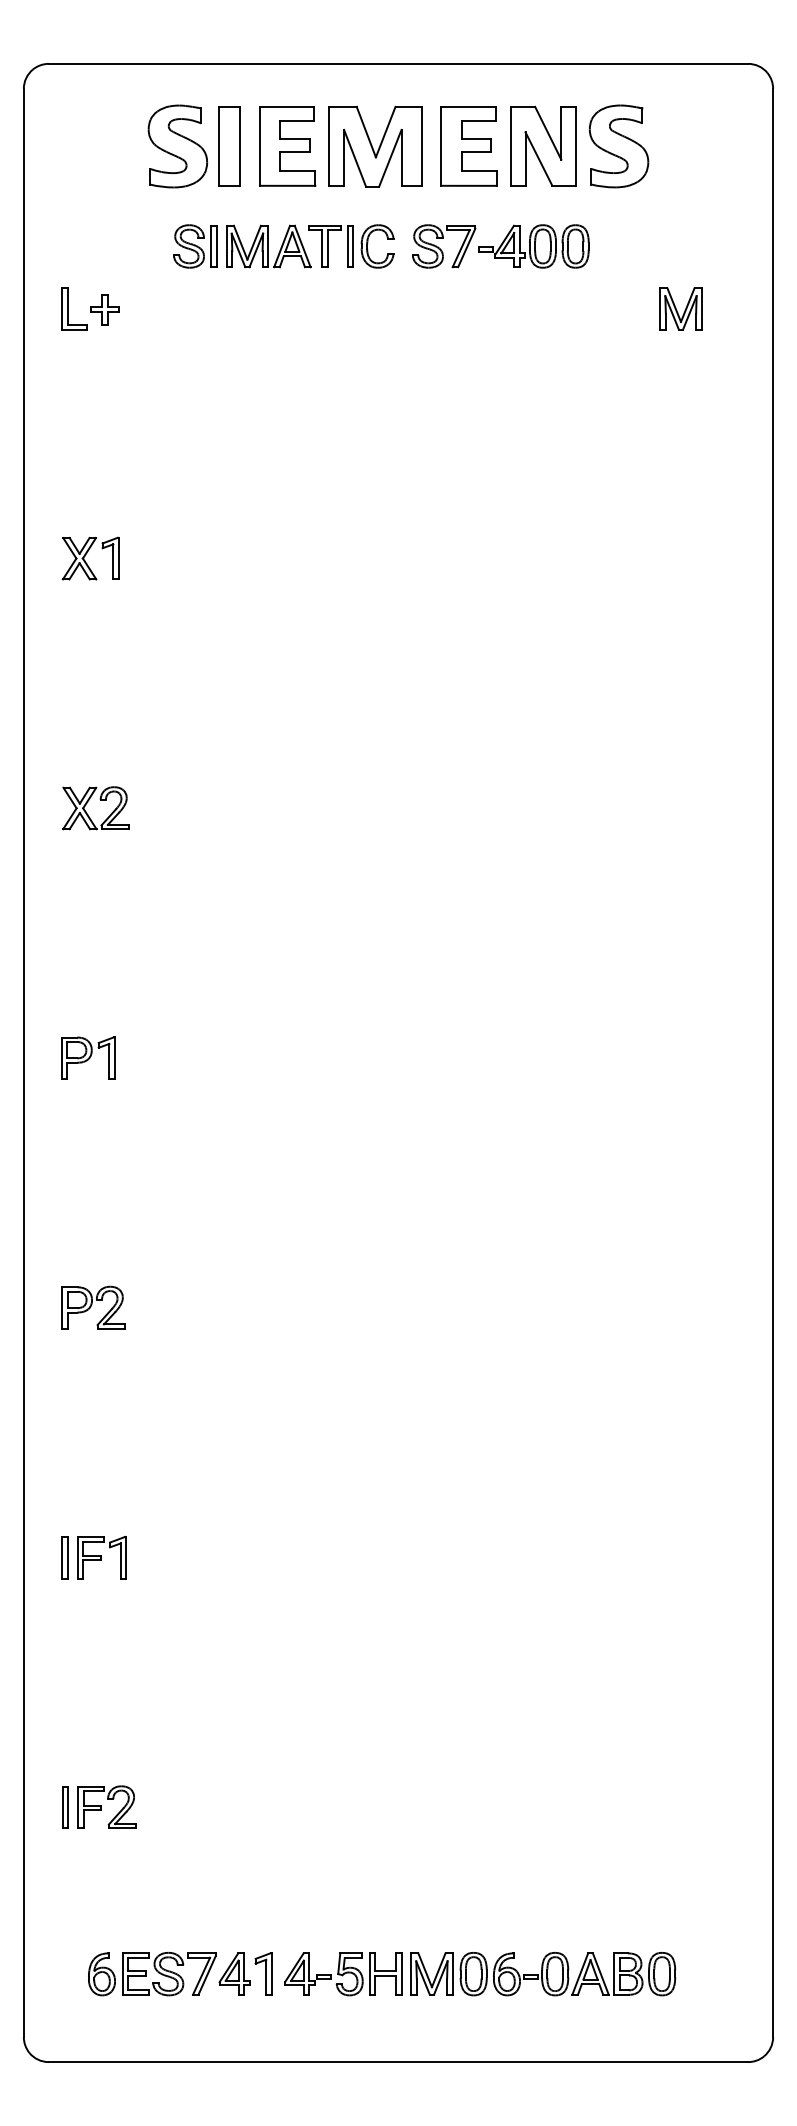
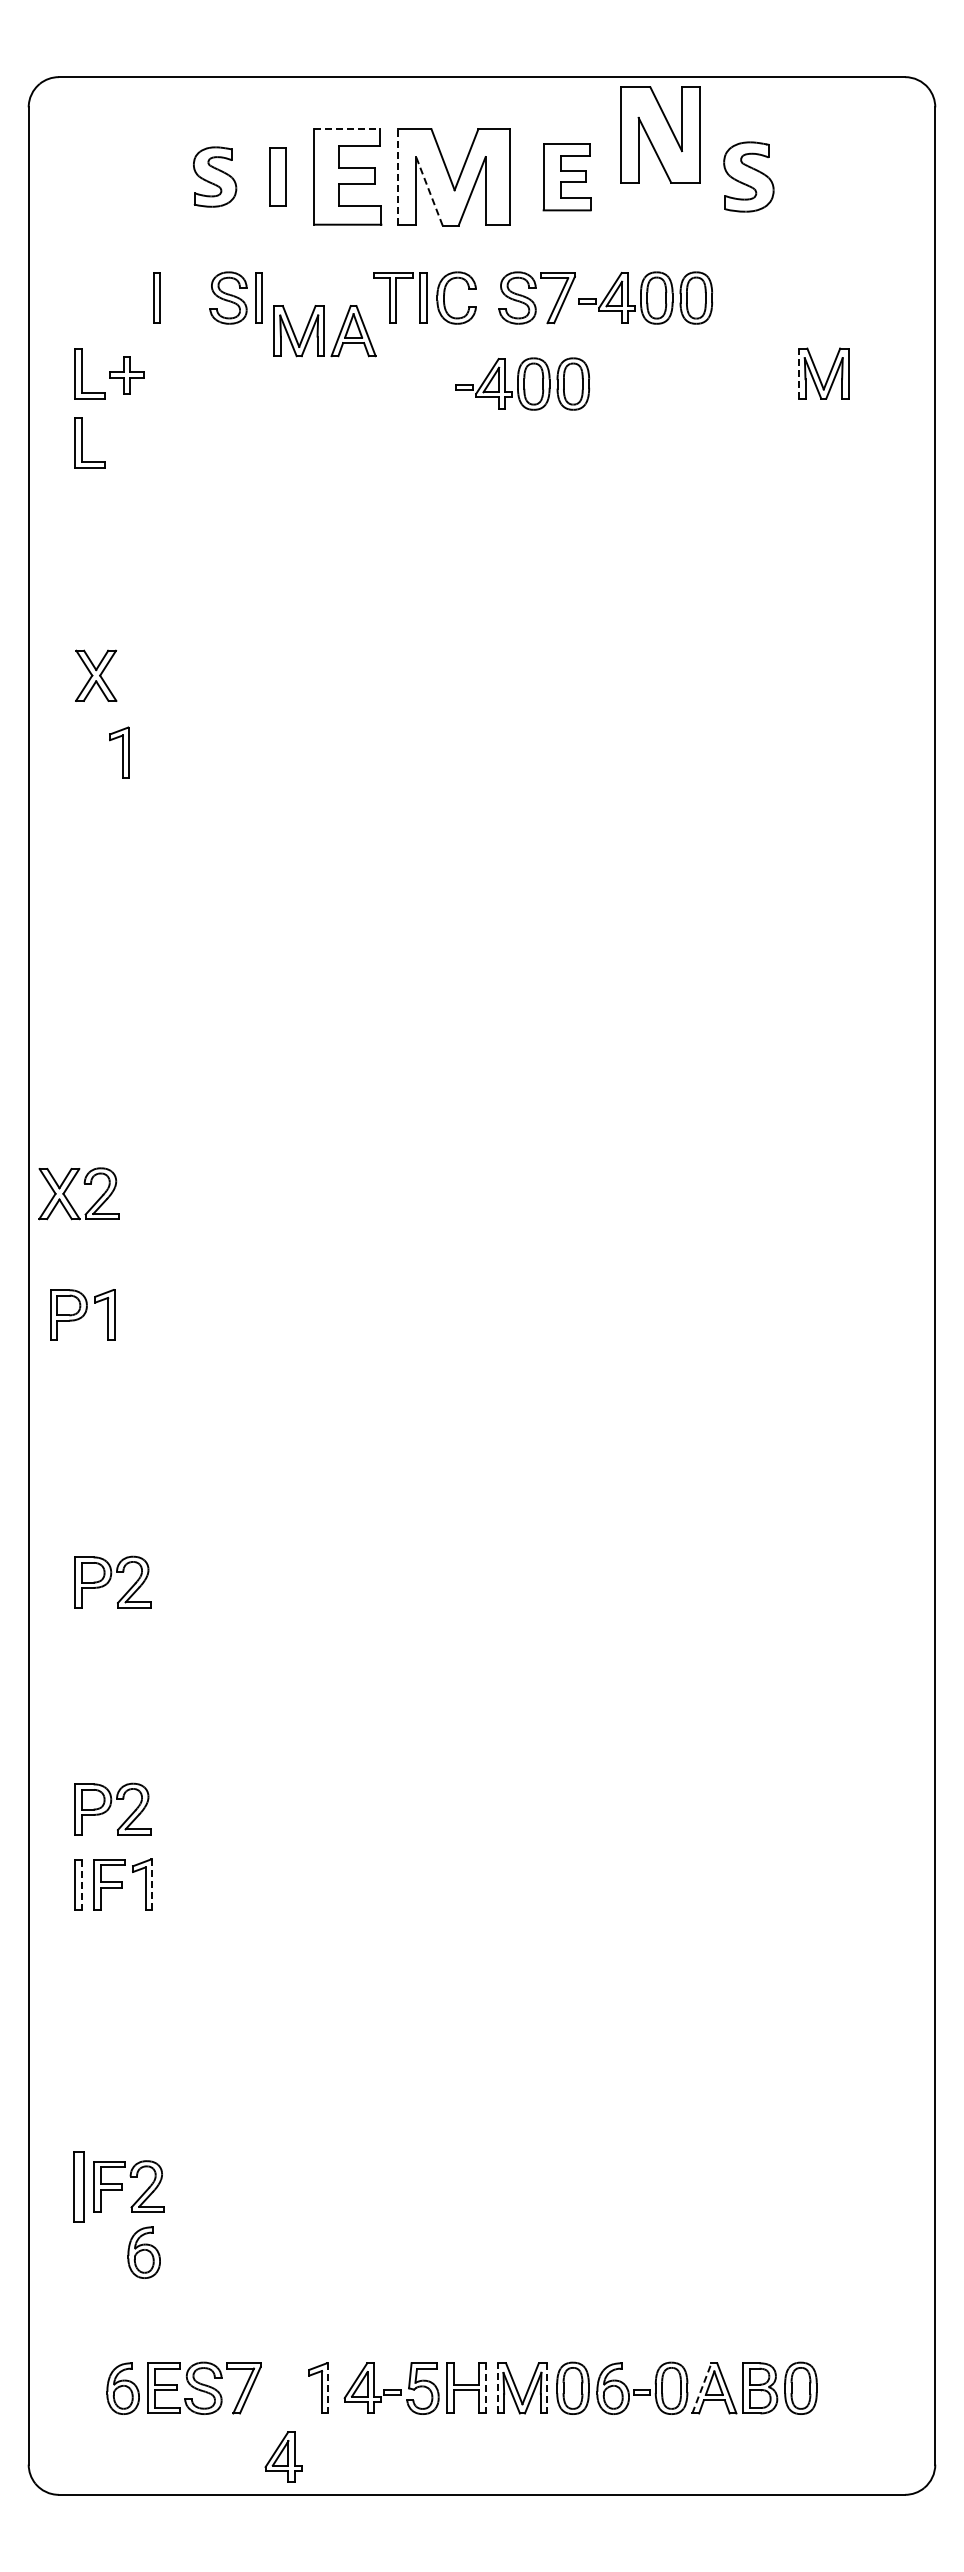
line: (287, 107) -> (347, 129), solid -> dashed
part: (177, 145) -> (214, 176), size x0.6
part: (229, 145) -> (277, 176), size x0.6
line: (329, 145) -> (398, 176), solid -> dashed
part: (468, 145) -> (566, 176), size x0.7
part: (543, 145) -> (660, 134), moved
part: (618, 145) -> (748, 176), size x0.7
line: (355, 158) -> (429, 191), solid -> dashed
part: (129, 246) -> (156, 297), added
part: (268, 246) -> (324, 331), moved
line: (660, 308) -> (798, 373), solid -> dashed
part: (431, 317) -> (522, 383), added
part: (68, 365) -> (82, 442), added
part: (110, 558) -> (119, 752), moved
part: (100, 800) -> (84, 1184), moved
part: (88, 1057) -> (82, 1314), moved
part: (93, 1494) -> (112, 1808), added
line: (67, 1558) -> (81, 1885), solid -> dashed
line: (126, 1558) -> (152, 1885), solid -> dashed
part: (65, 1807) -> (78, 2186), size x1.4
part: (118, 1861) -> (143, 2252), added
part: (234, 1973) -> (283, 2456), moved
line: (411, 1973) -> (497, 2387), solid -> dashed
line: (271, 1974) -> (328, 2388), solid -> dashed
line: (401, 1974) -> (485, 2388), solid -> dashed
line: (452, 1974) -> (547, 2388), solid -> dashed
line: (579, 1974) -> (701, 2388), solid -> dashed

